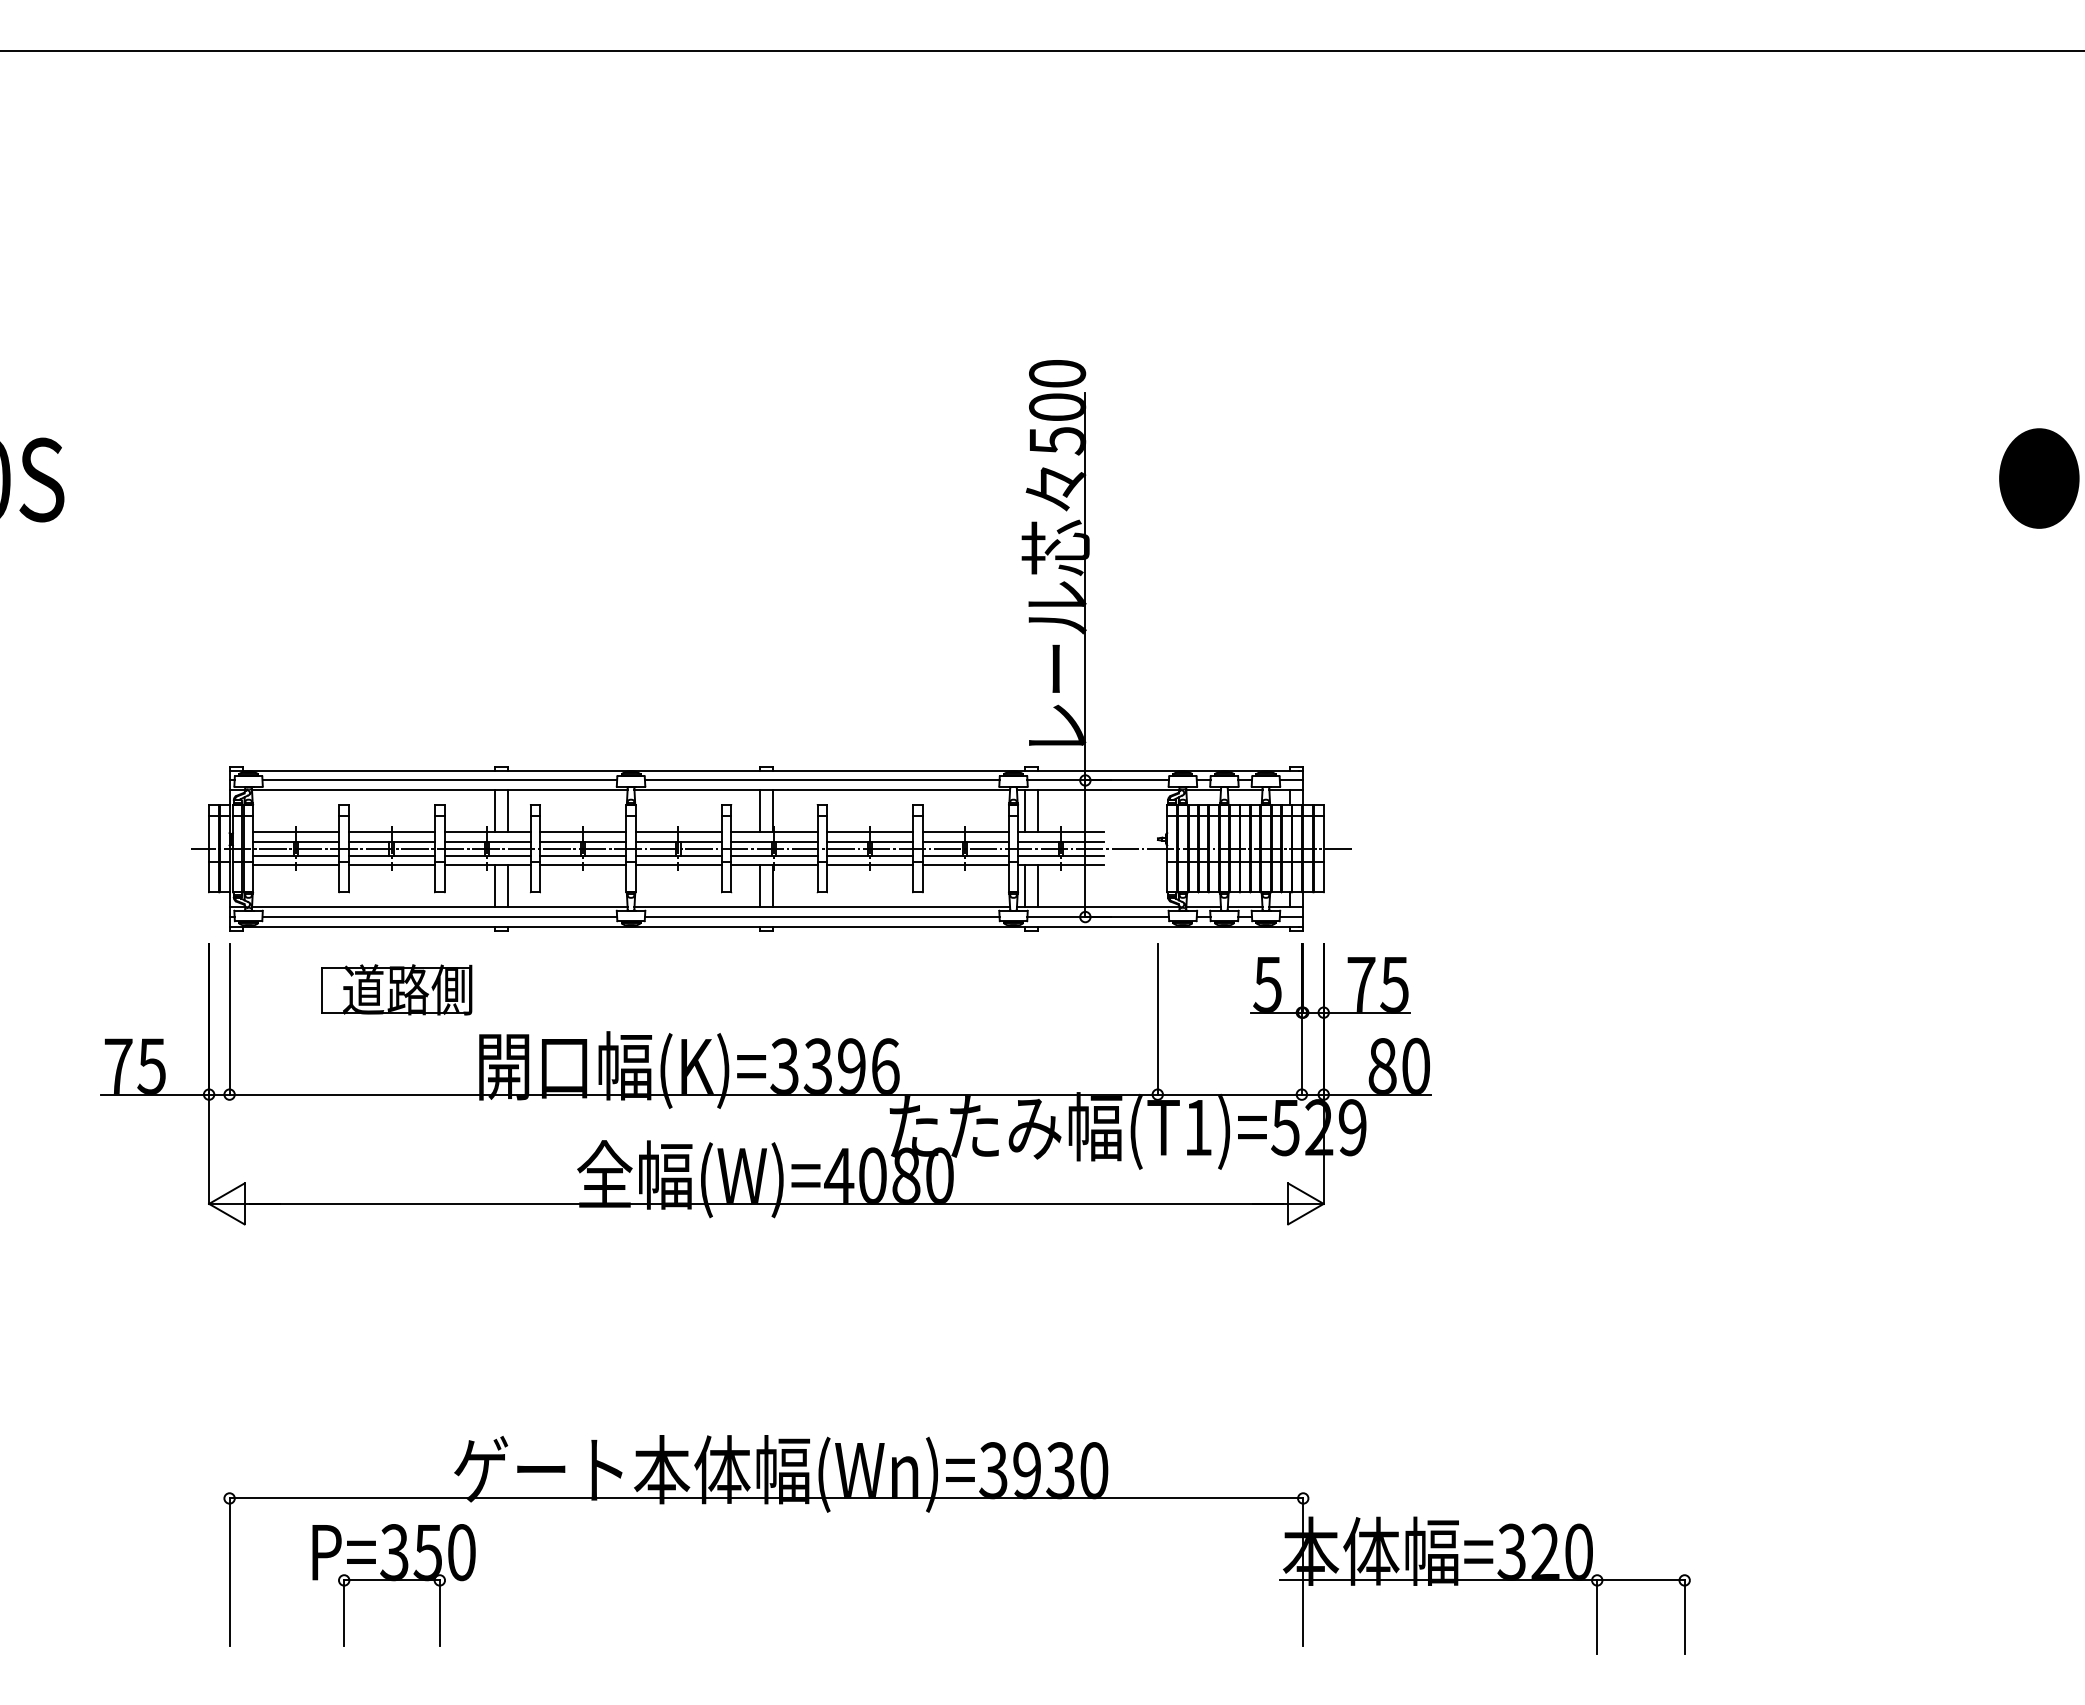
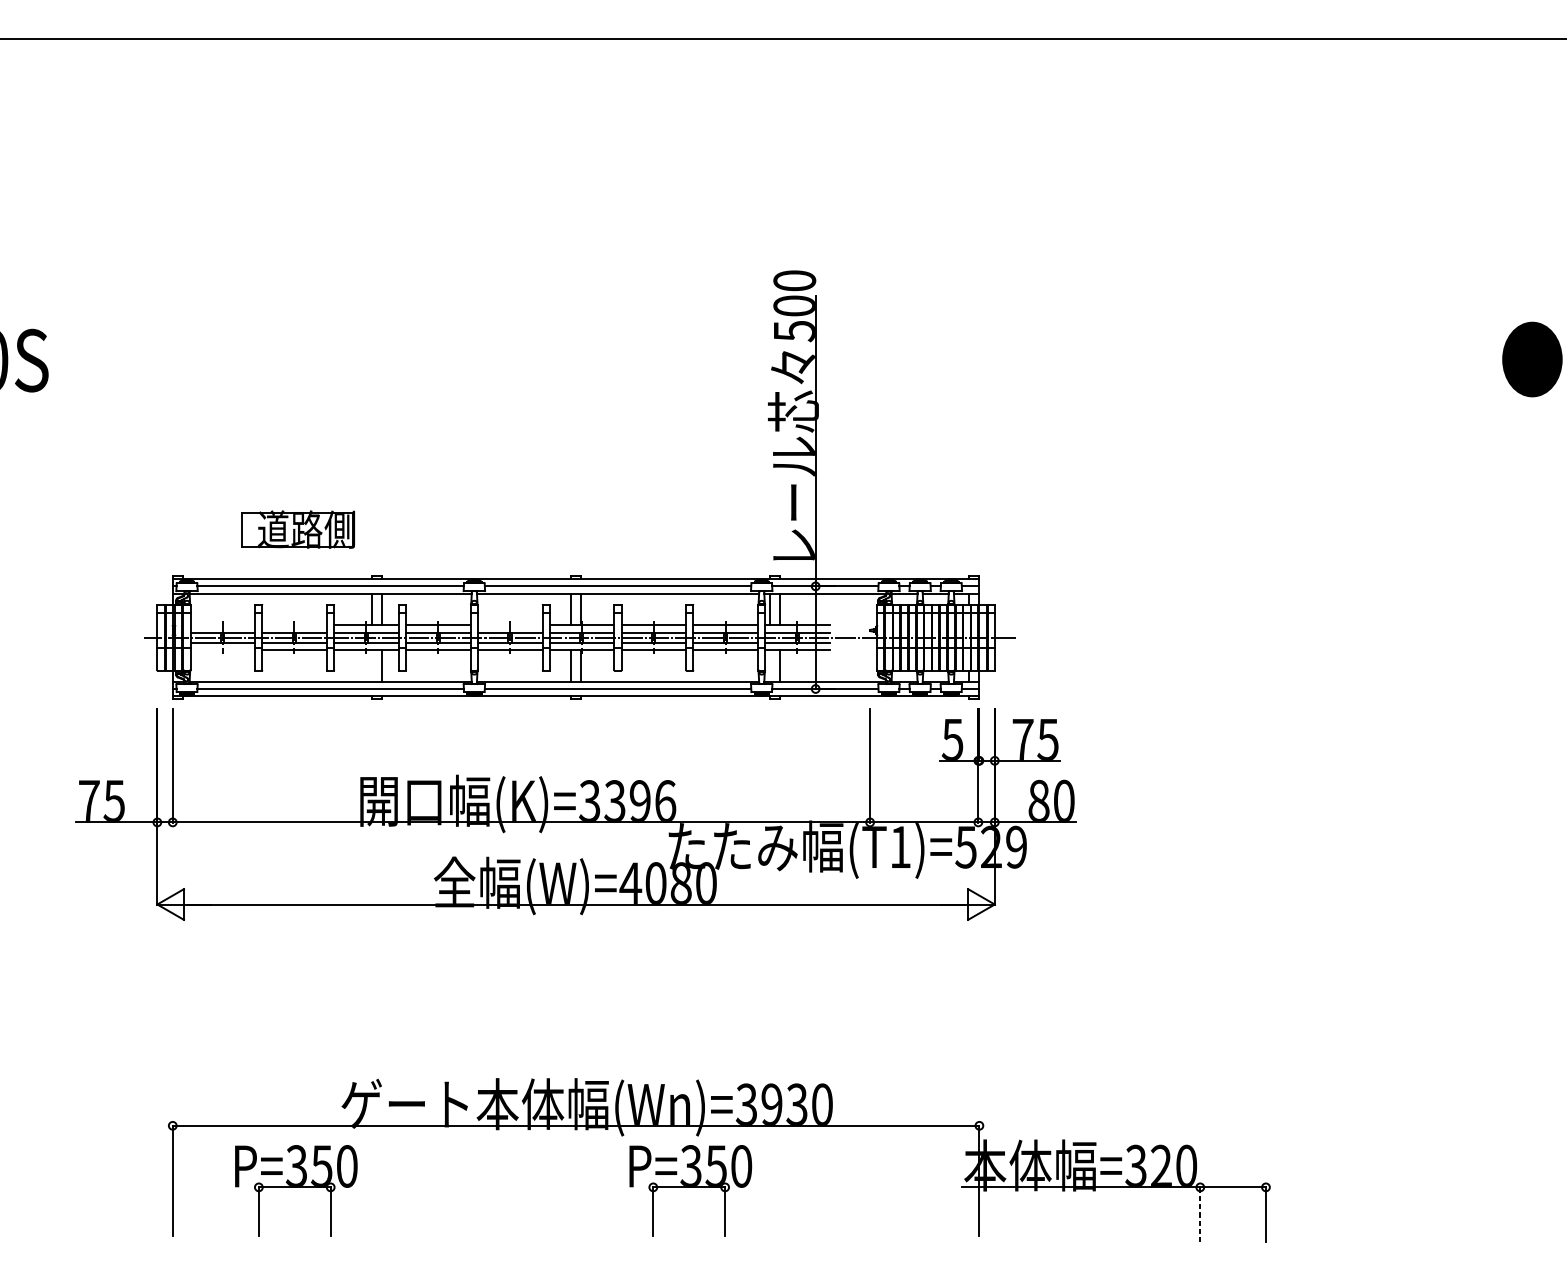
line: (296, 832) -> (223, 625), removed
line: (391, 832) -> (294, 625), removed
line: (678, 832) -> (510, 625), removed
line: (296, 865) -> (223, 650), removed
line: (494, 886) -> (371, 666), removed
line: (1024, 886) -> (769, 666), removed
part: (396, 989) -> (298, 529), moved
part: (918, 1585) -> (690, 1191), added
line: (1597, 1616) -> (1200, 1214), solid -> dashed

